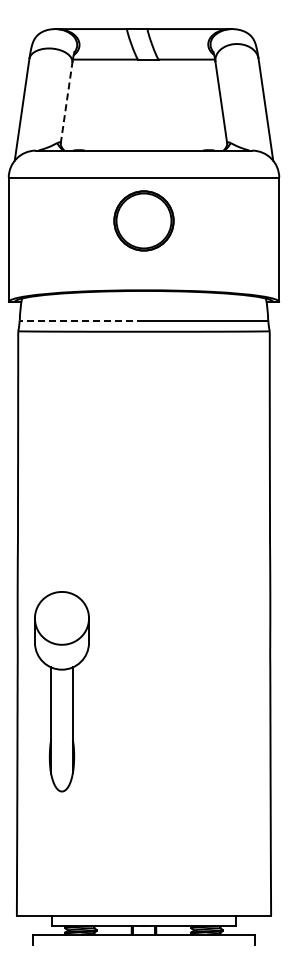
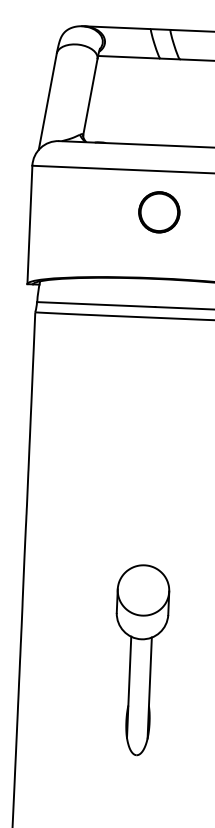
line: (66, 103) -> (90, 97), dashed -> solid
part: (143, 220) -> (158, 211), size x0.71
line: (81, 320) -> (95, 304), dashed -> solid
part: (61, 691) -> (140, 660), moved

